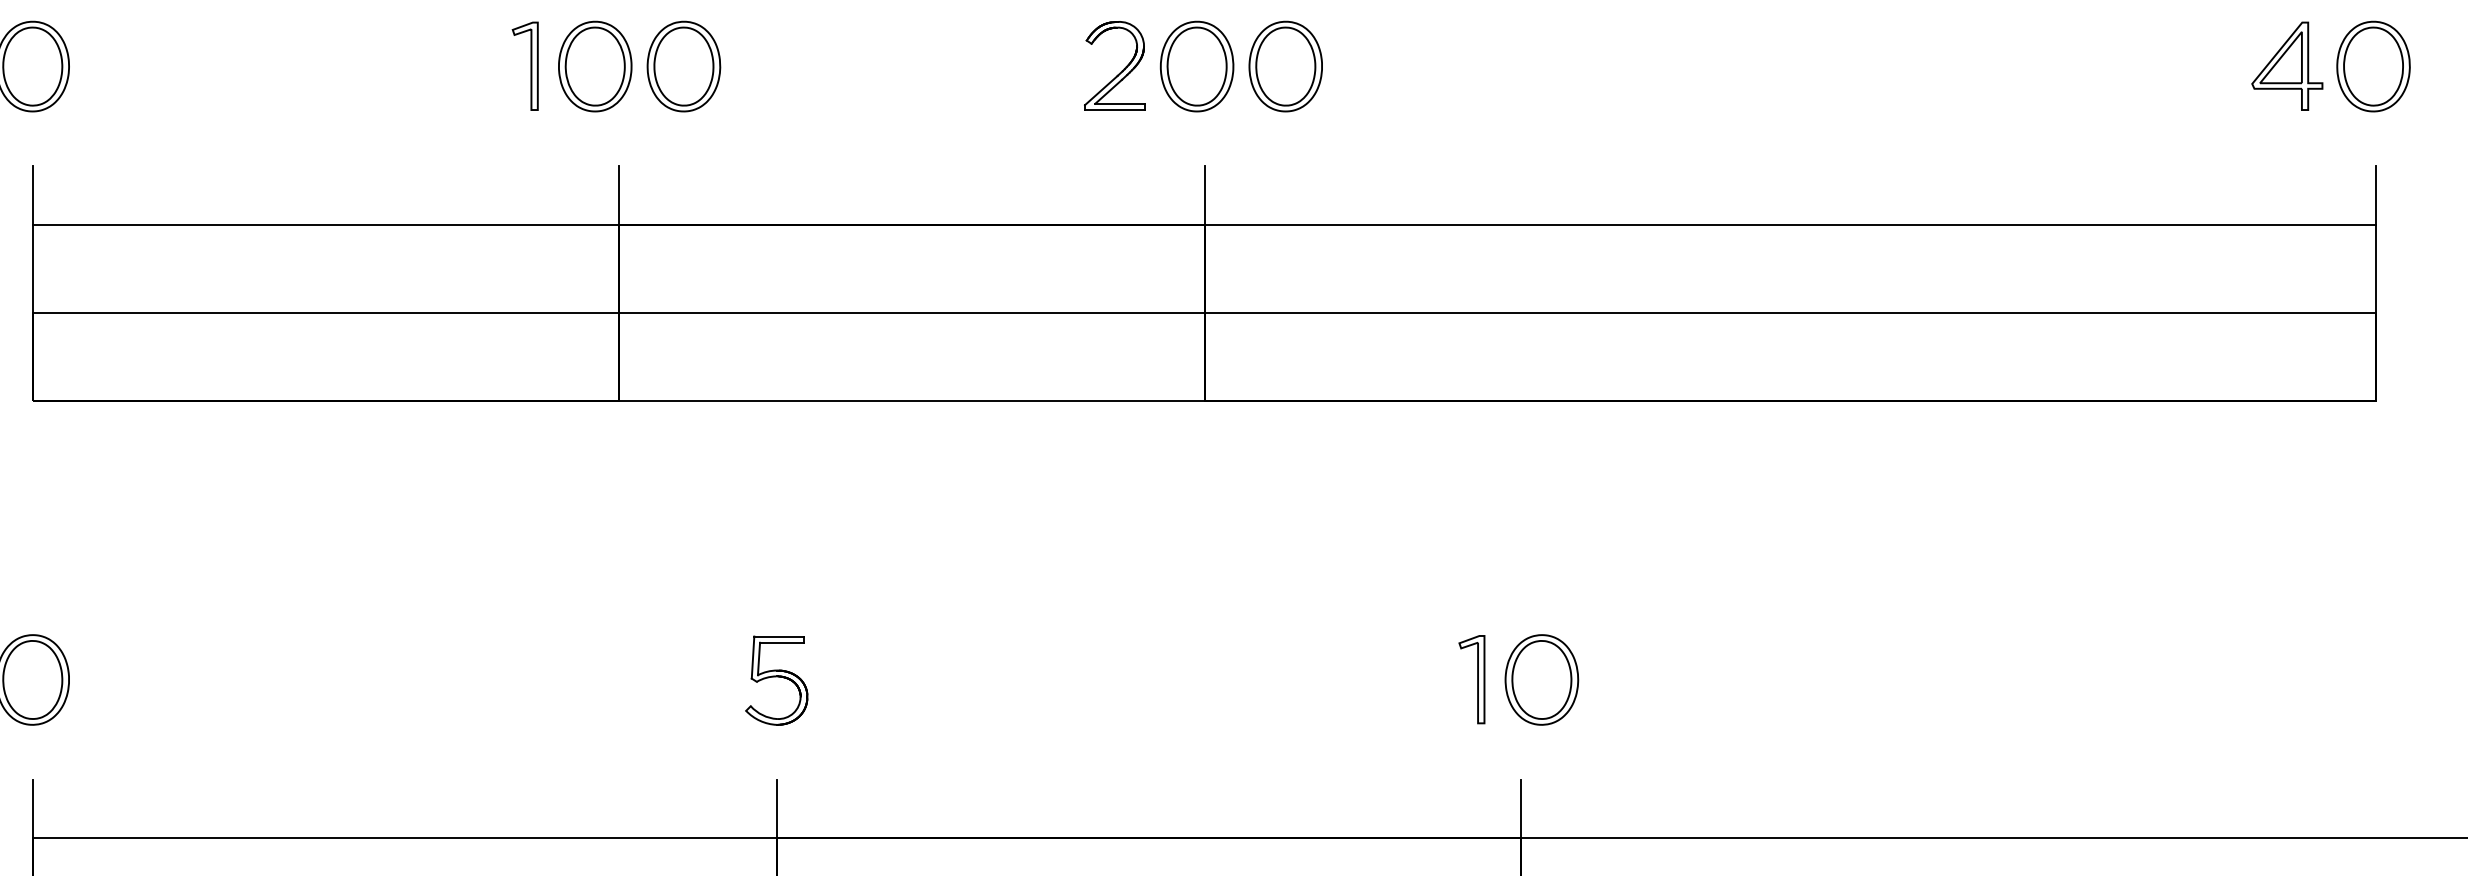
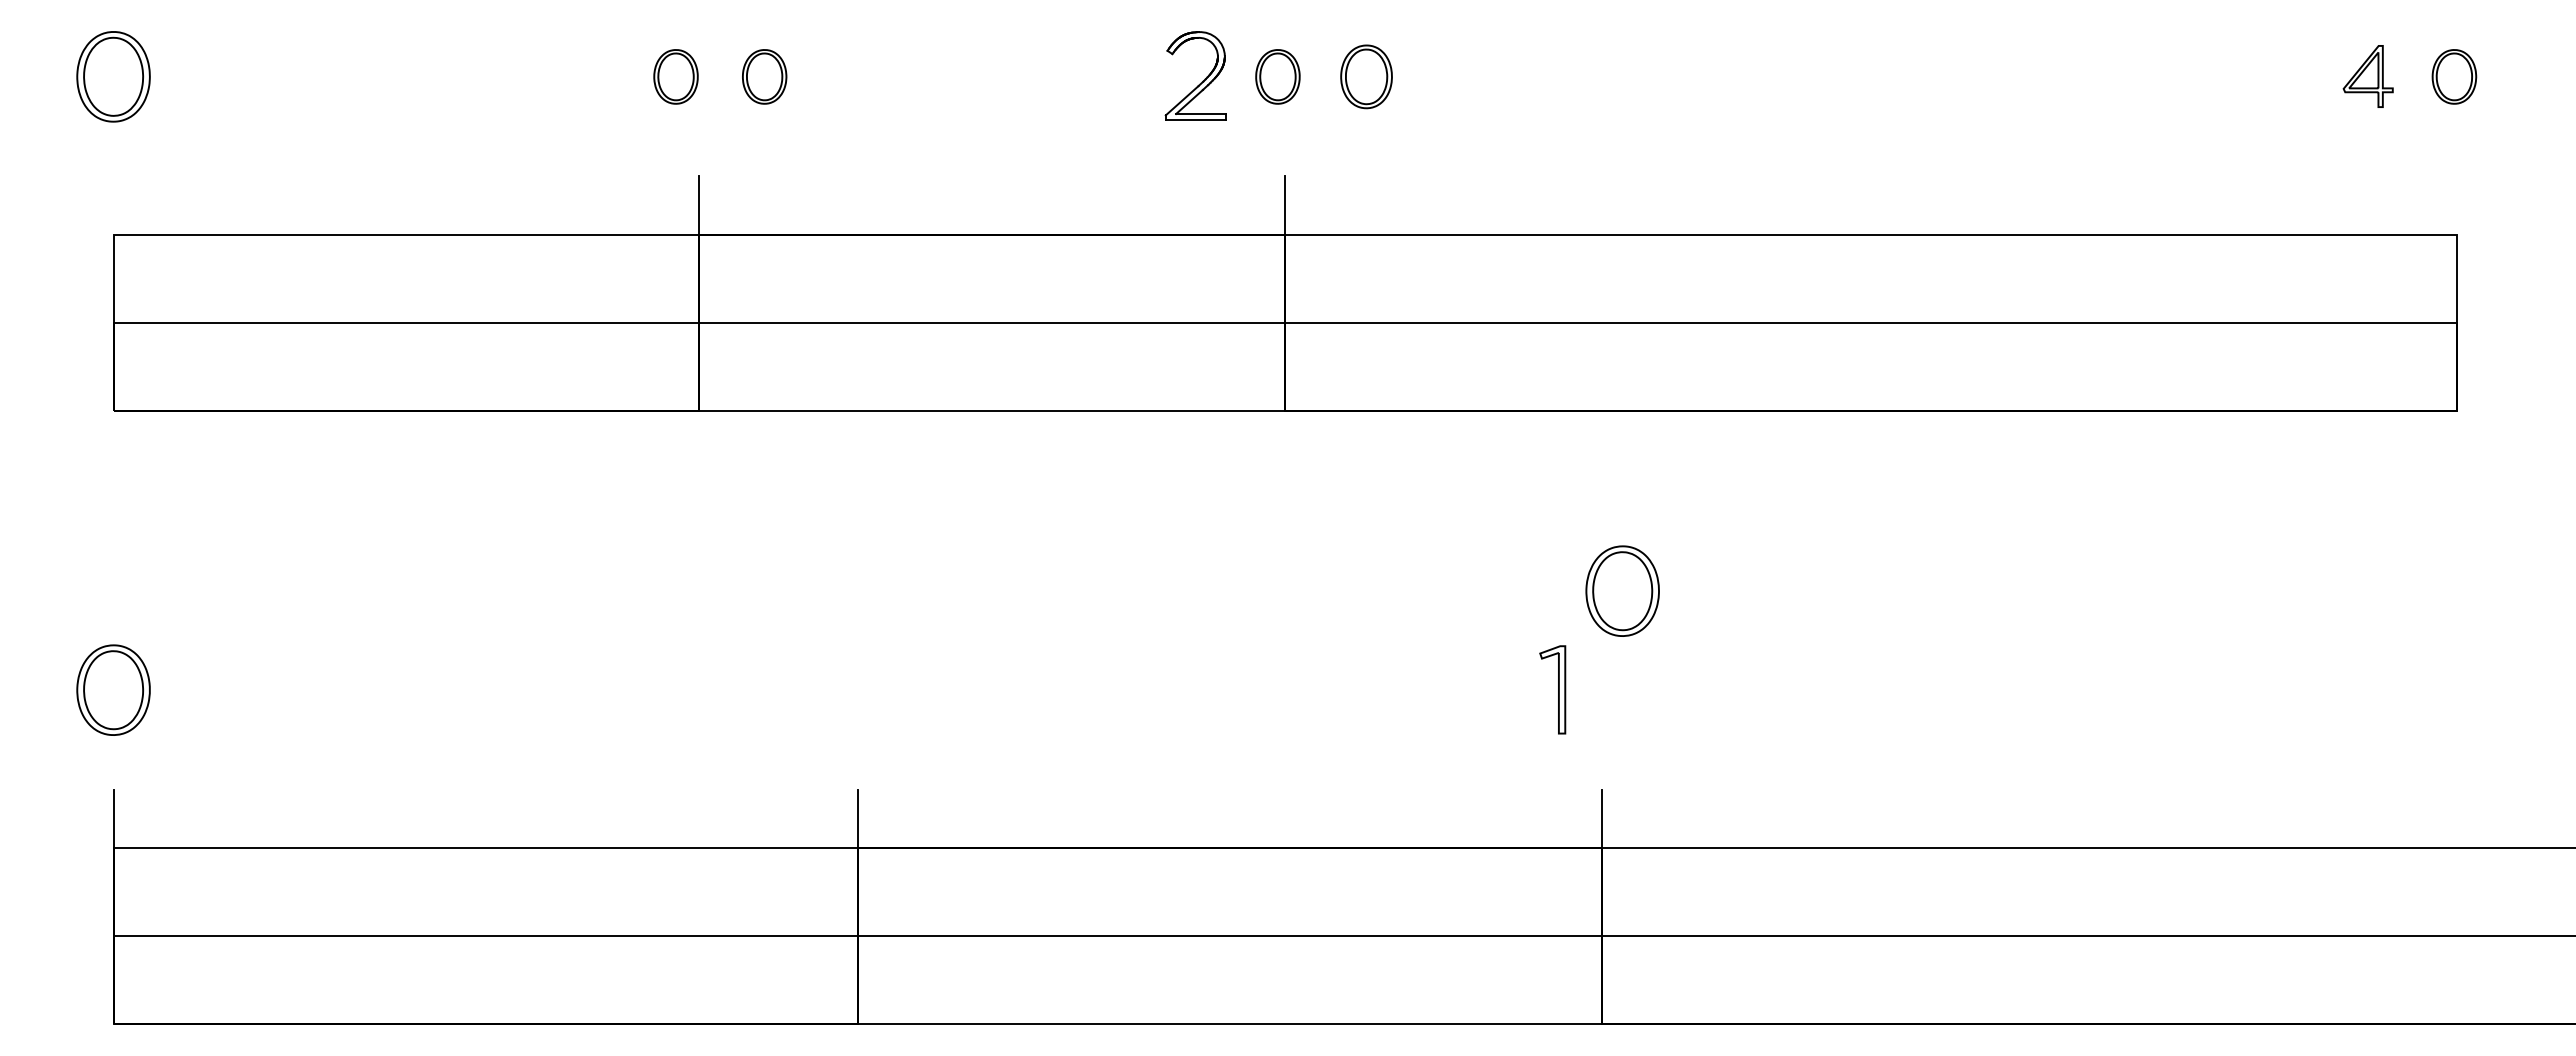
part: (524, 66) -> (605, 76), removed
part: (594, 66) -> (675, 76), size x0.6
part: (683, 66) -> (764, 76), size x0.6
part: (1196, 66) -> (1277, 76), size x0.6
part: (1285, 66) -> (1366, 76), size x0.7
part: (2287, 66) -> (2368, 76), size x0.7
part: (2373, 66) -> (2454, 76), size x0.6
line: (32, 195) -> (113, 205), removed
line: (2376, 195) -> (2457, 205), removed
part: (1541, 679) -> (1622, 590), moved
part: (776, 680) -> (857, 690), removed

